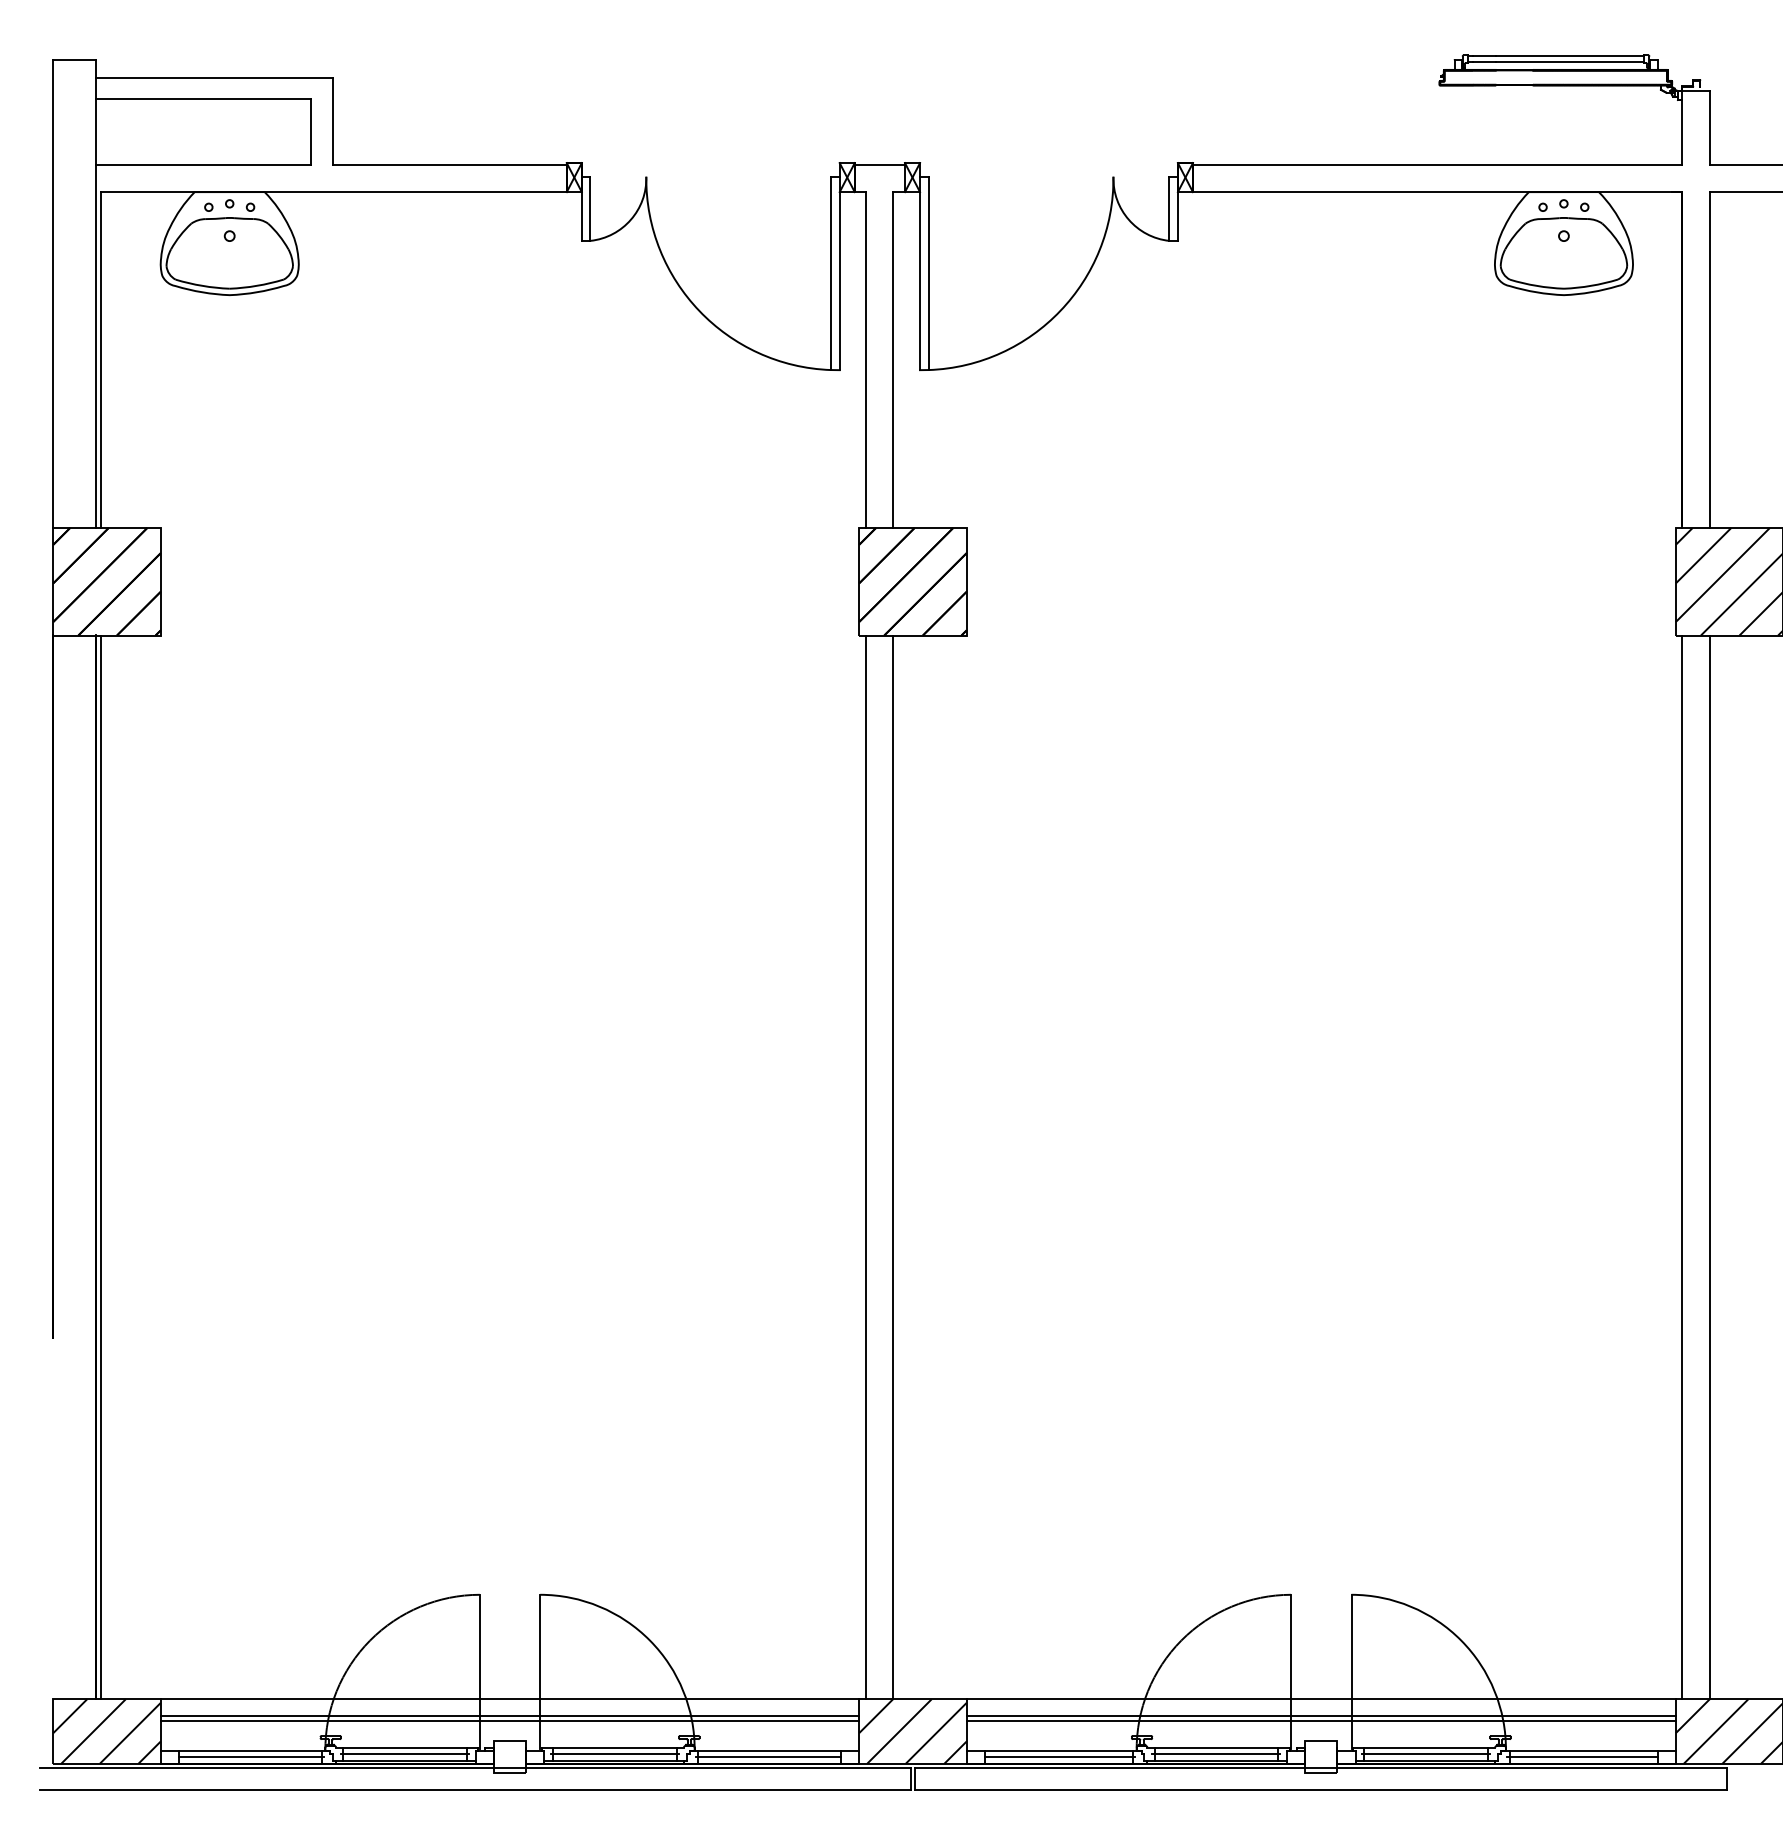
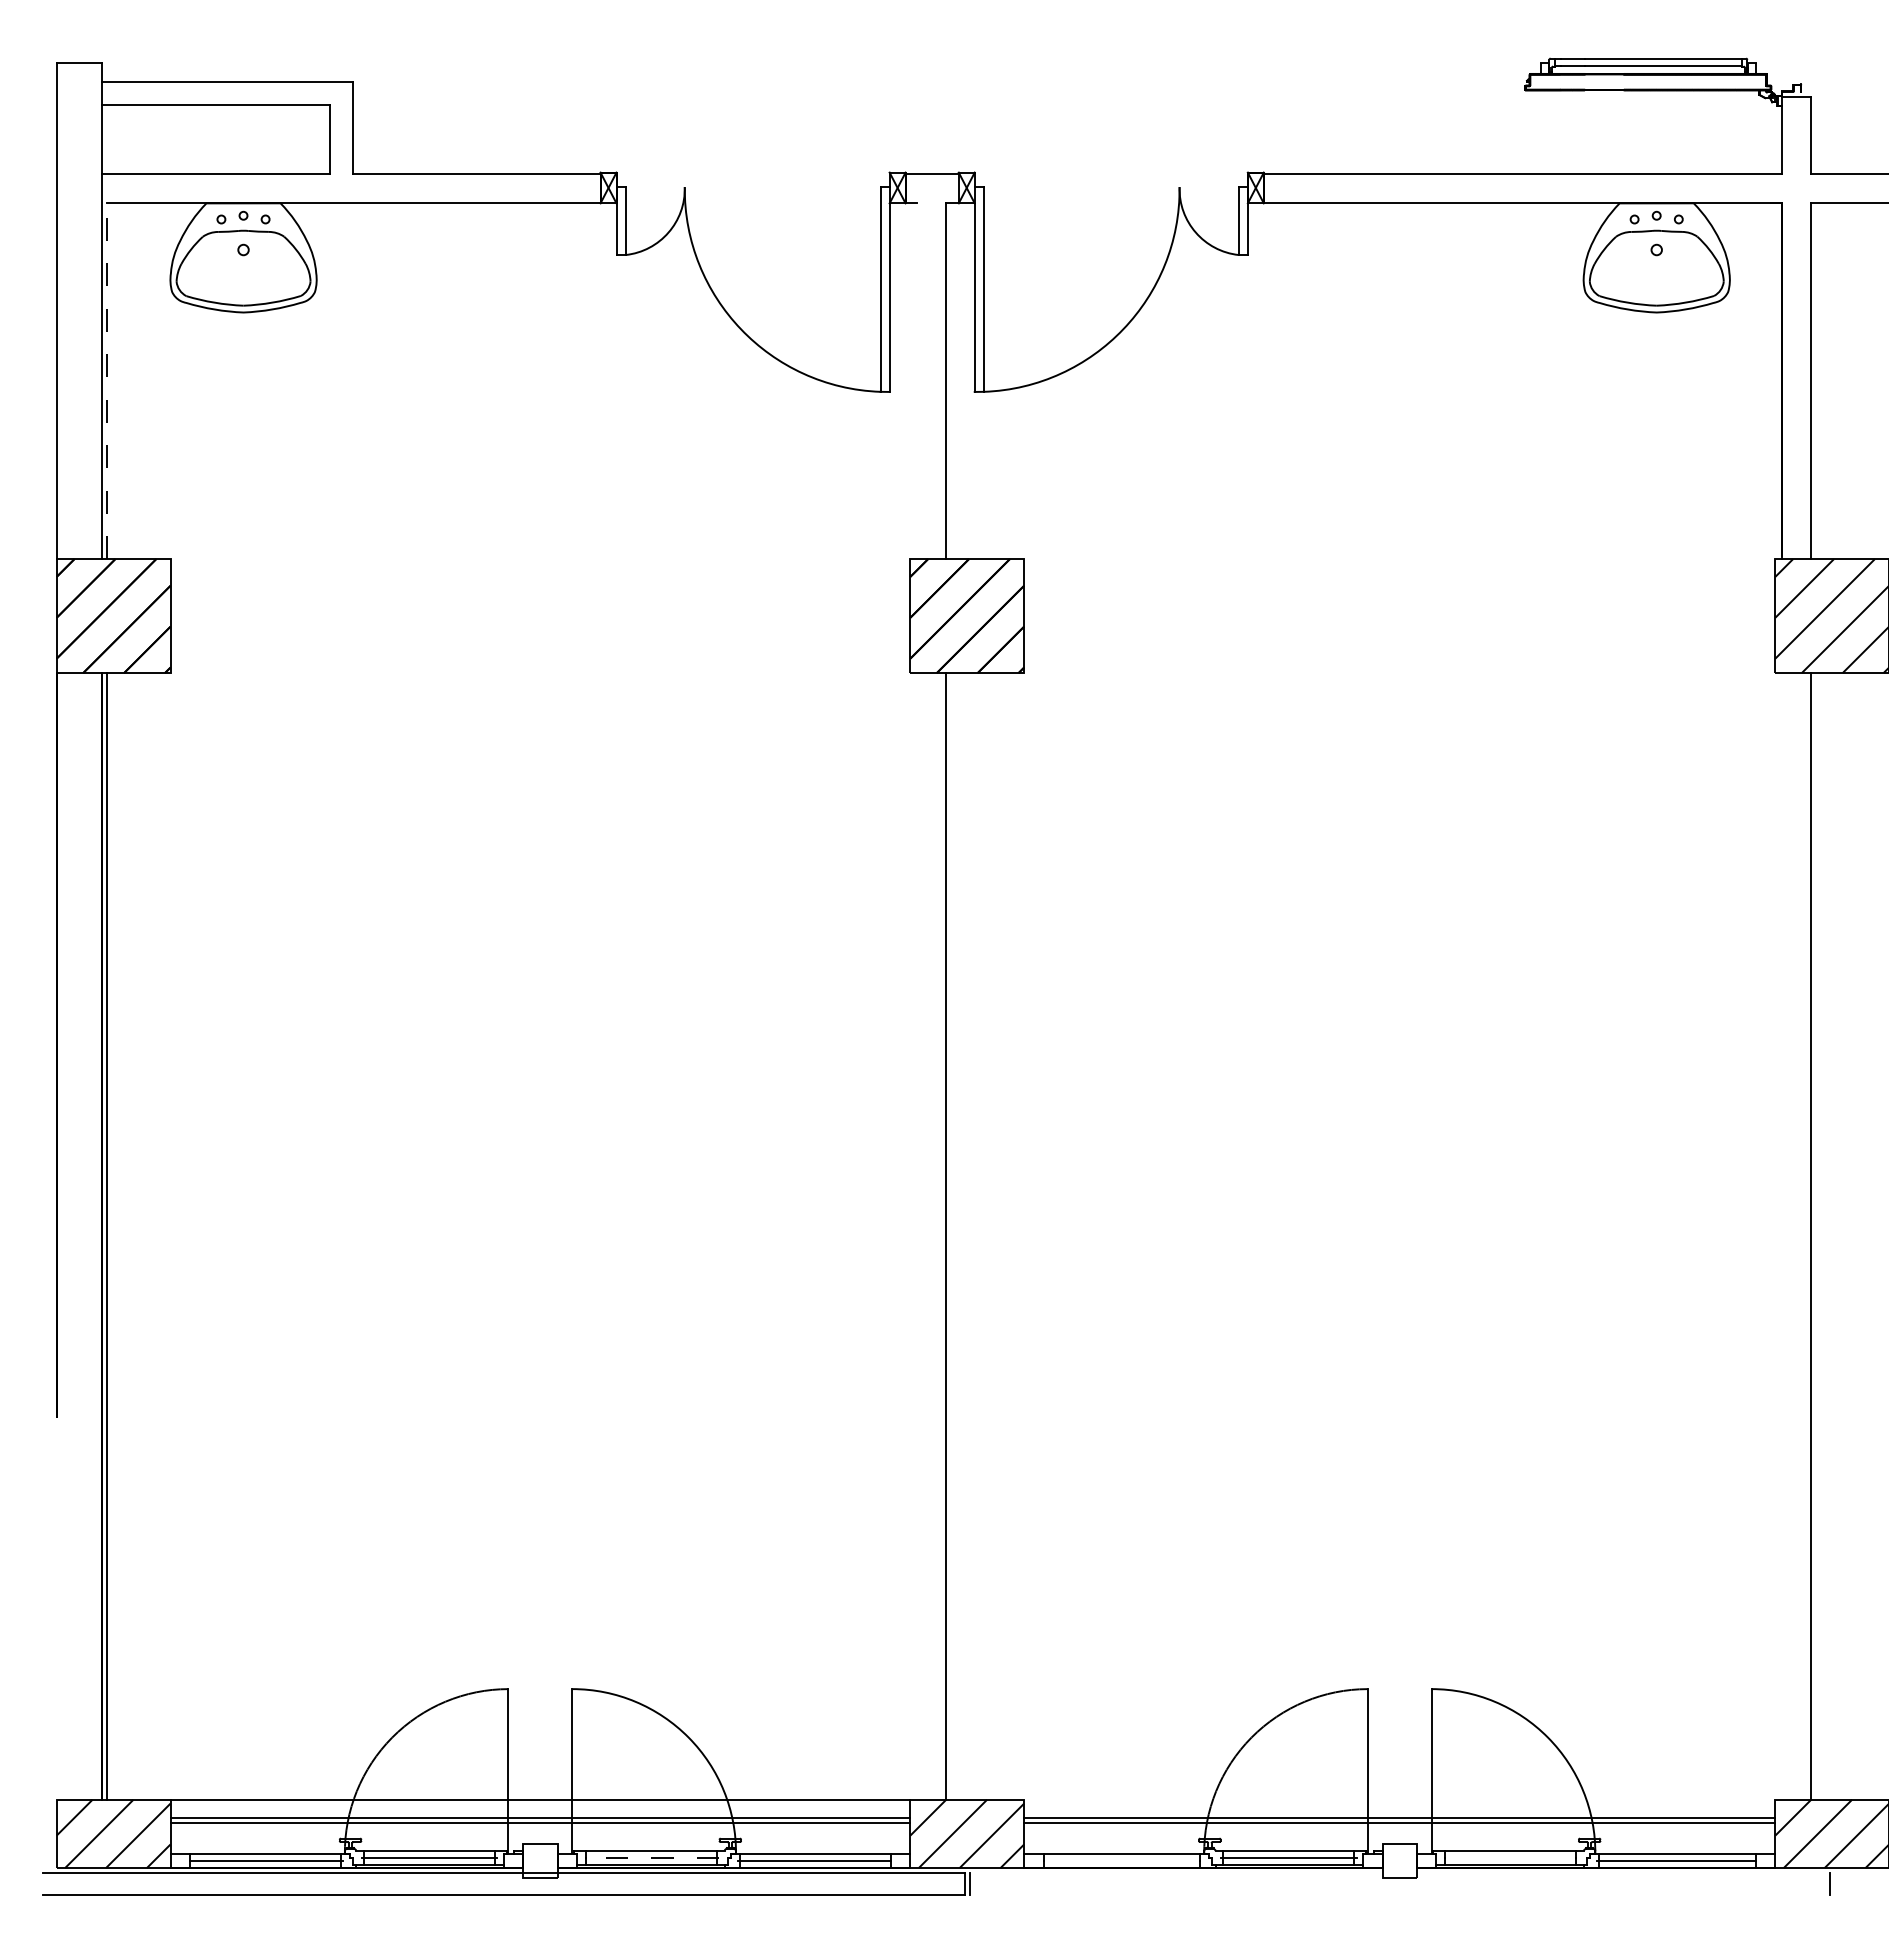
line: (100, 360) -> (106, 381), solid -> dashed
line: (866, 360) -> (917, 381), removed
line: (866, 1167) -> (917, 1236), removed
line: (1682, 1167) -> (1782, 1236), removed
line: (1321, 1699) -> (1399, 1799), removed
line: (614, 1753) -> (651, 1857), solid -> dashed
line: (1425, 1753) -> (1510, 1857), removed
line: (1059, 1757) -> (1122, 1861), removed
line: (1321, 1767) -> (1399, 1872), removed
line: (1321, 1789) -> (1399, 1895), removed

